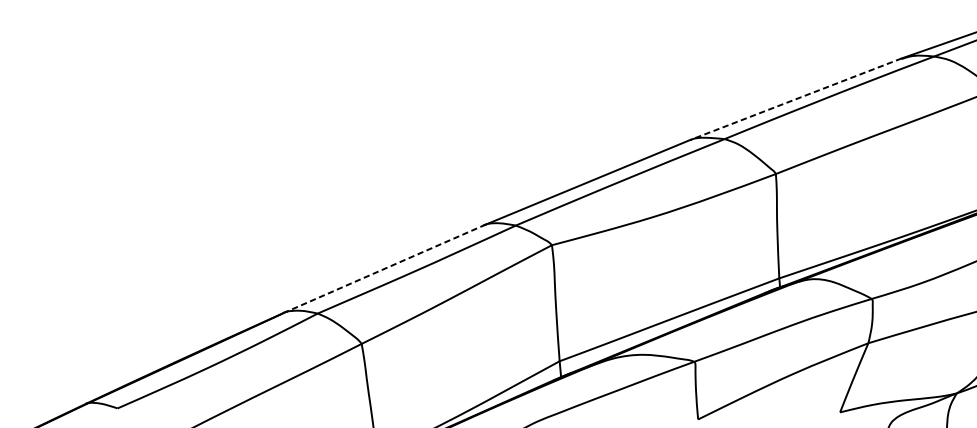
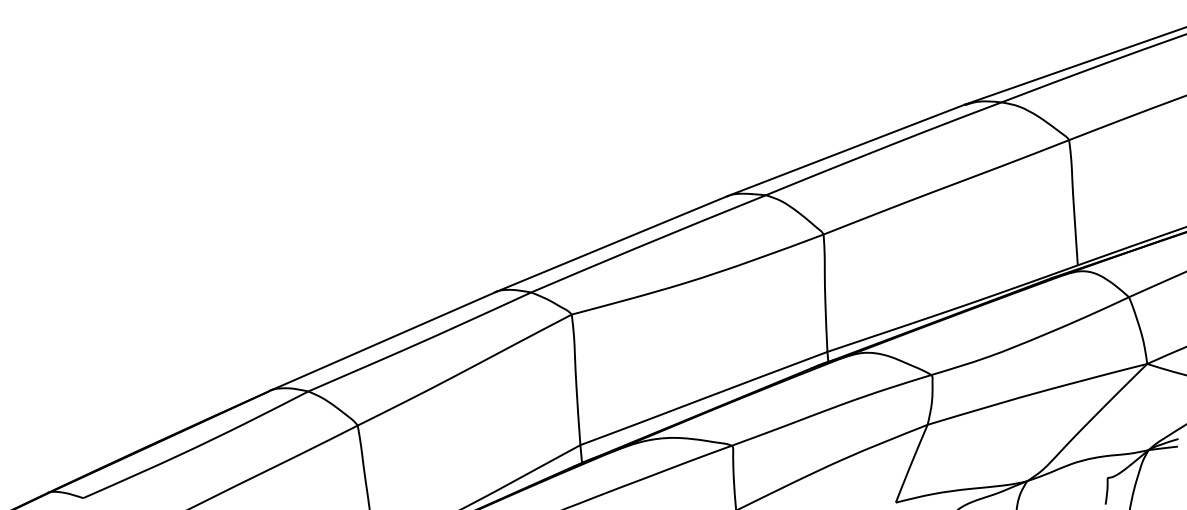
line: (796, 99) -> (846, 150), dashed -> solid
line: (386, 268) -> (385, 340), dashed -> solid

